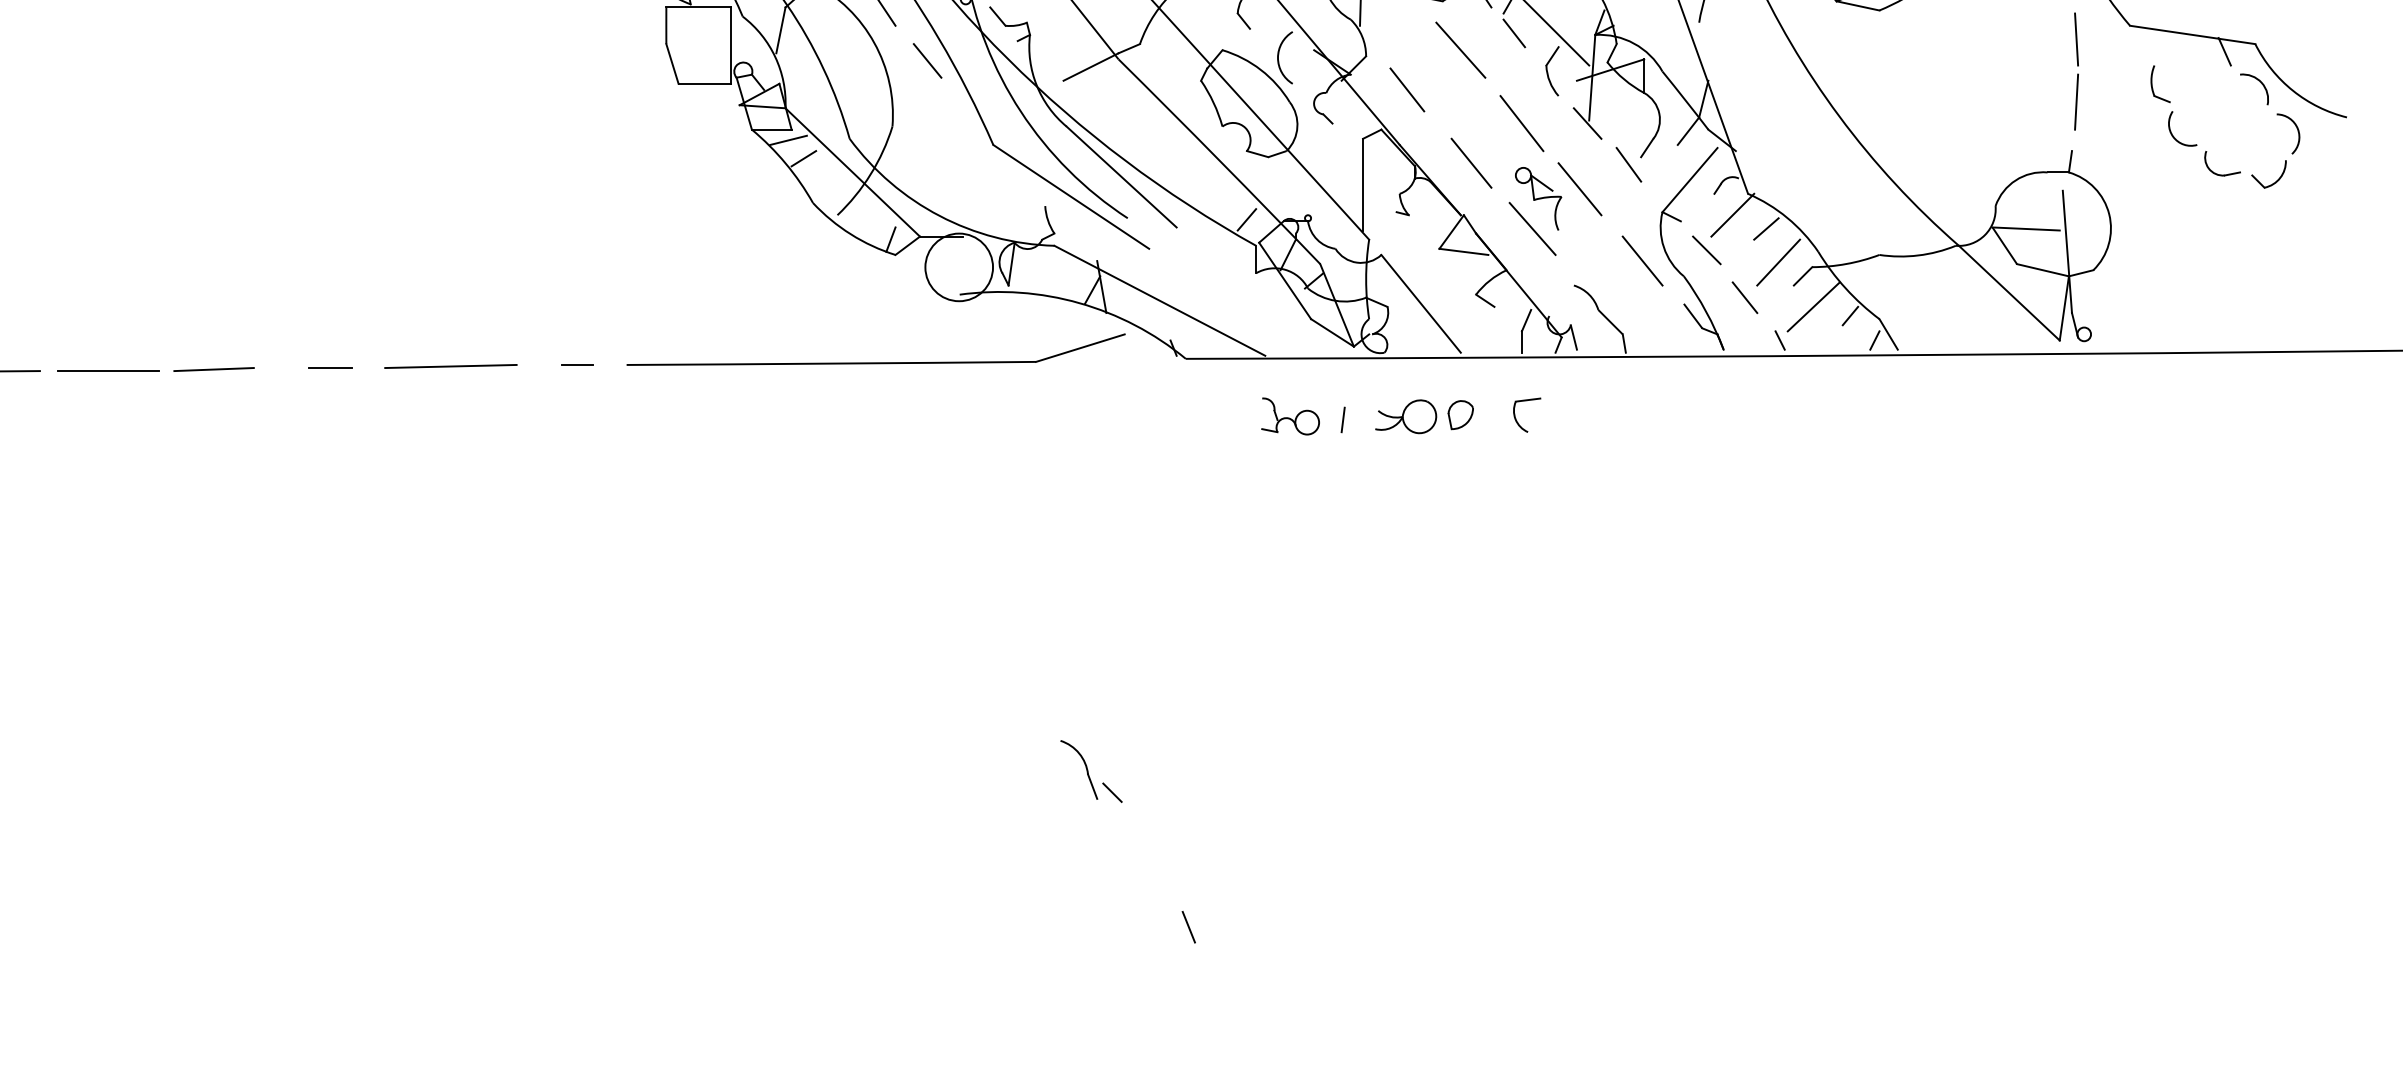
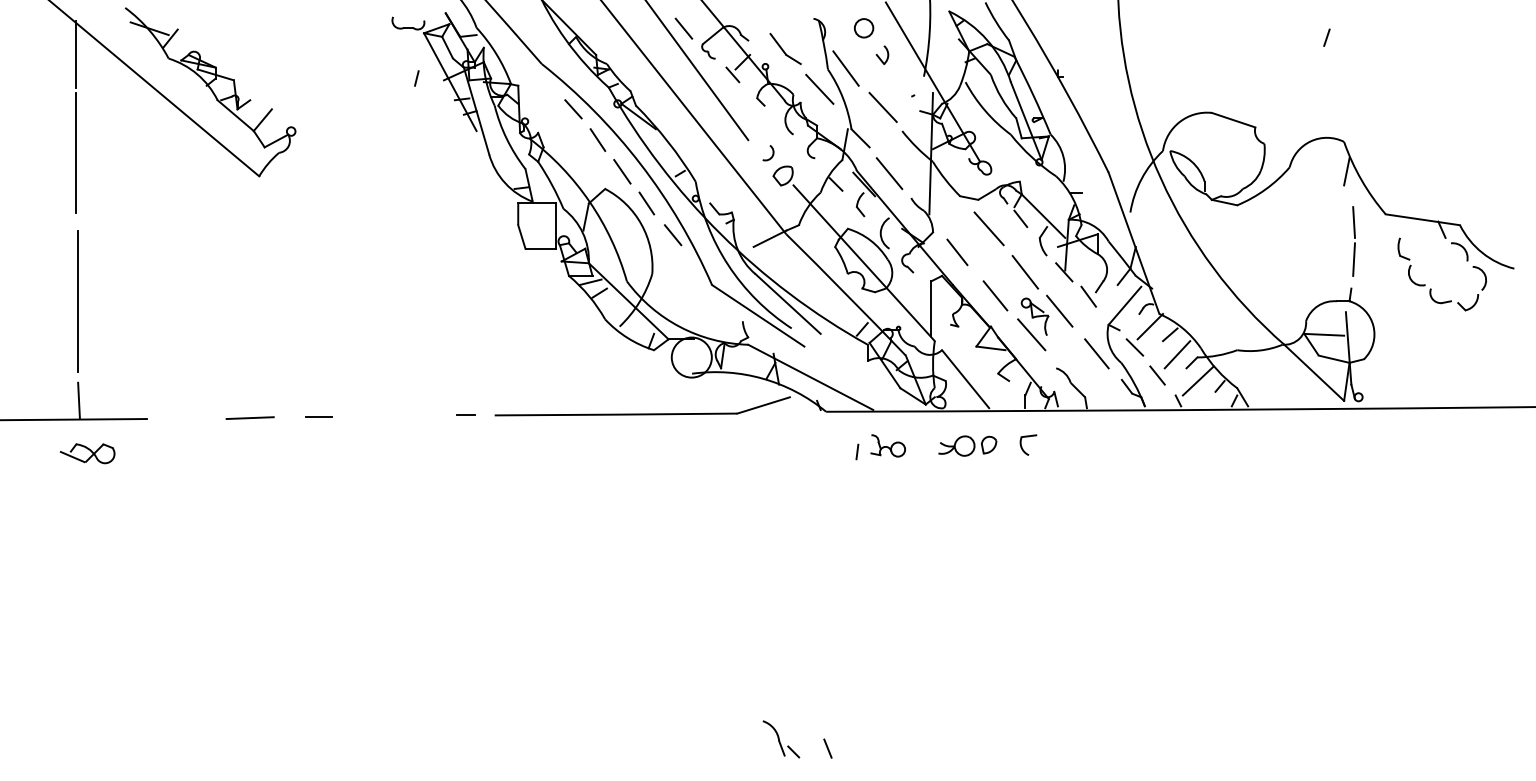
line: (450, 366) -> (390, 416), removed
line: (108, 371) -> (187, 419), removed
line: (1343, 419) -> (857, 451), moved
part: (1091, 771) -> (781, 739), moved

